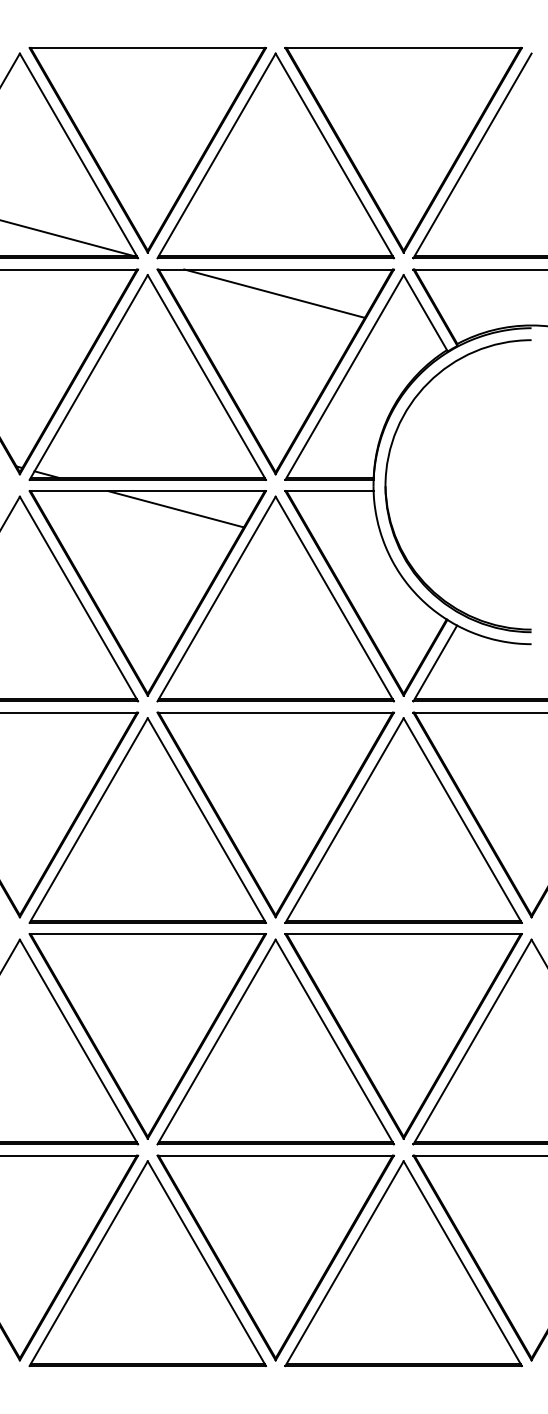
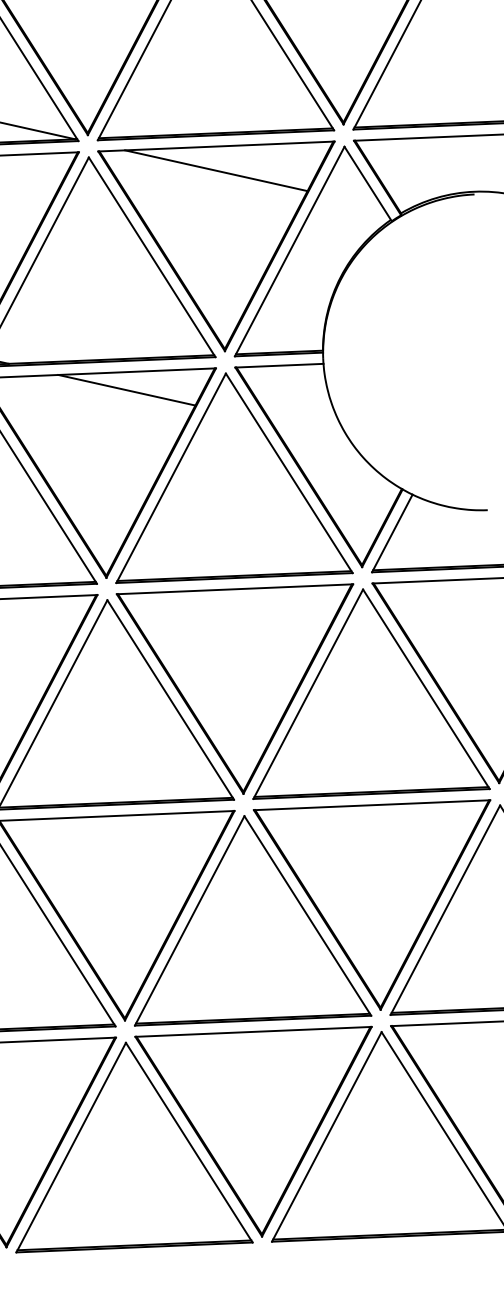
part: (387, 497) -> (337, 369), removed

